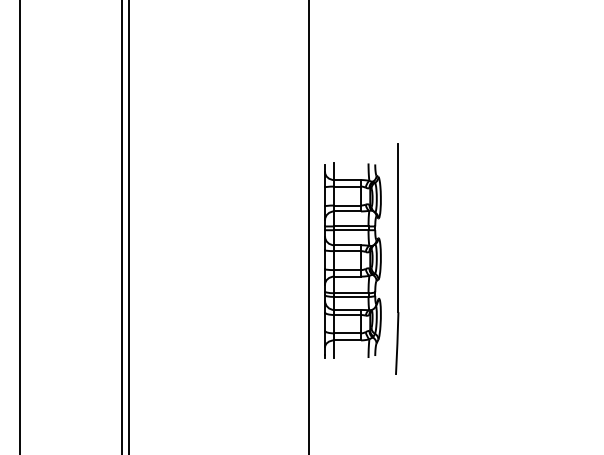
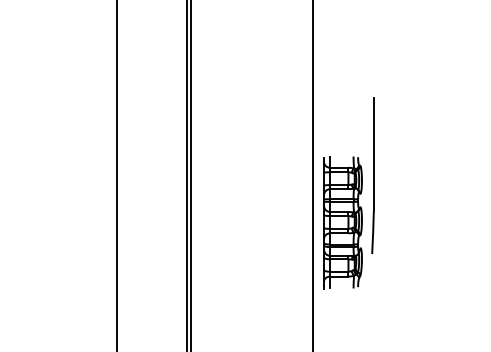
part: (352, 260) -> (342, 222), moved

